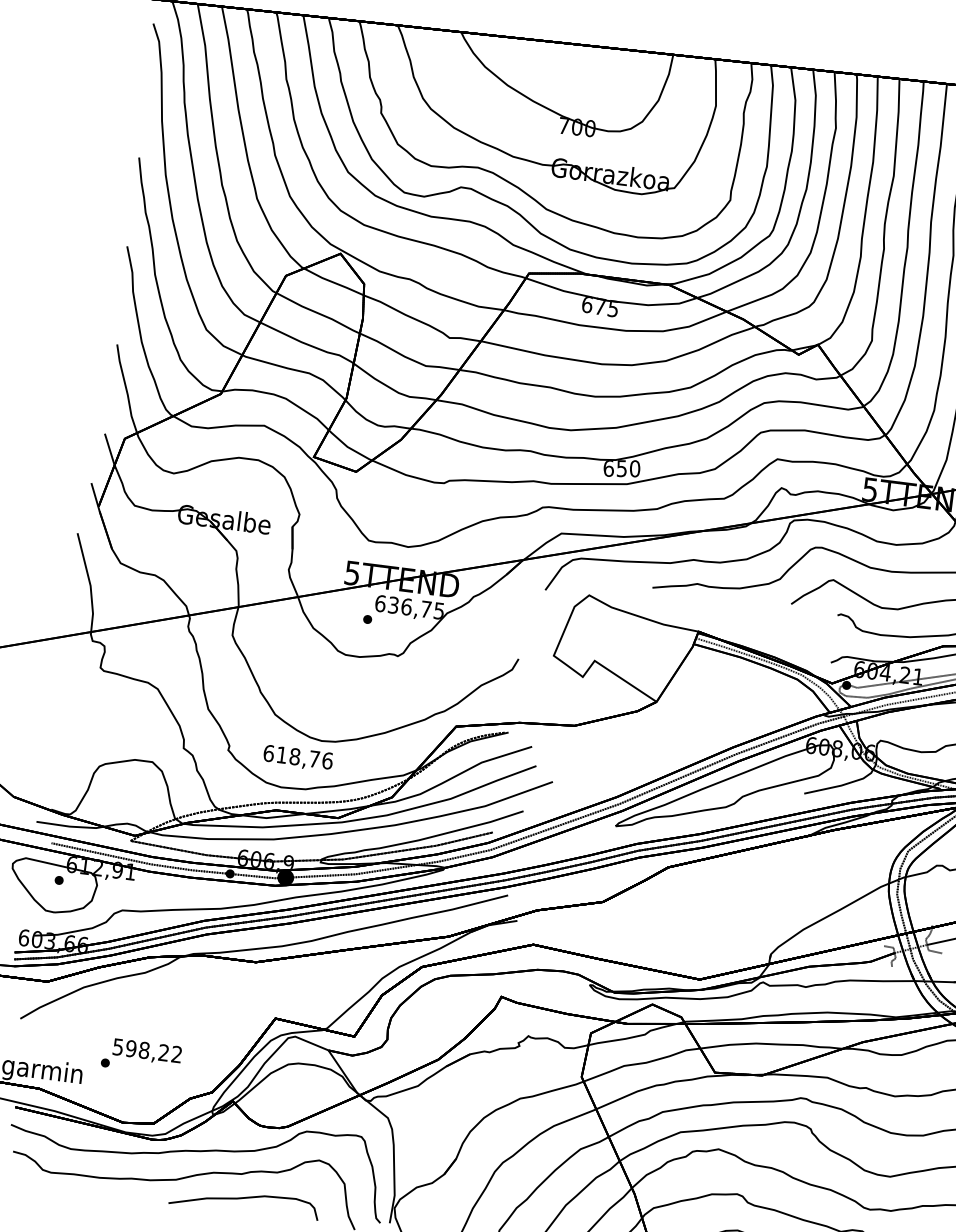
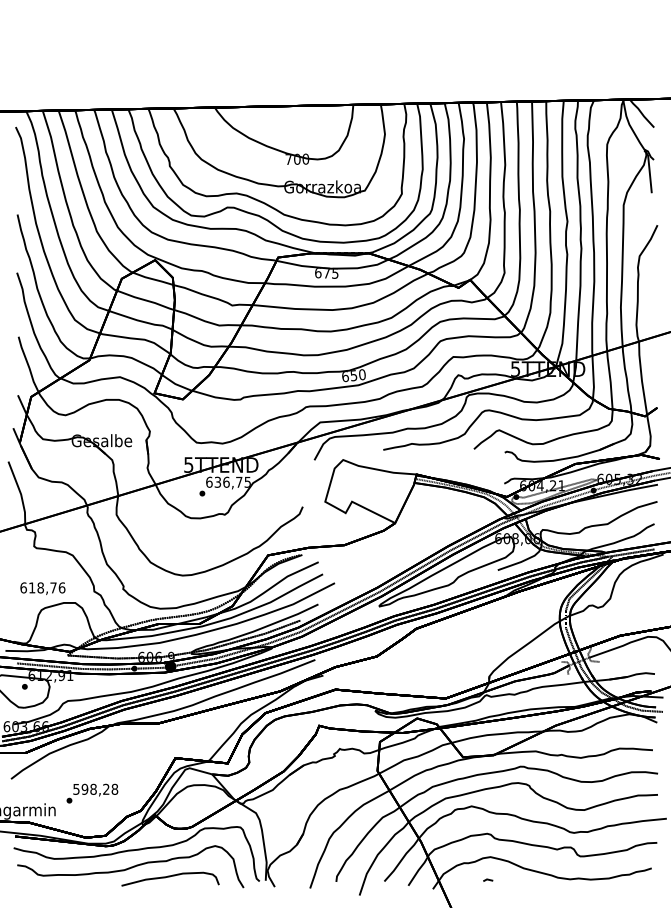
text: (297, 757) -> (42, 588), moved
text: (176, 1054) -> (114, 789), 598,22 -> 598,28

